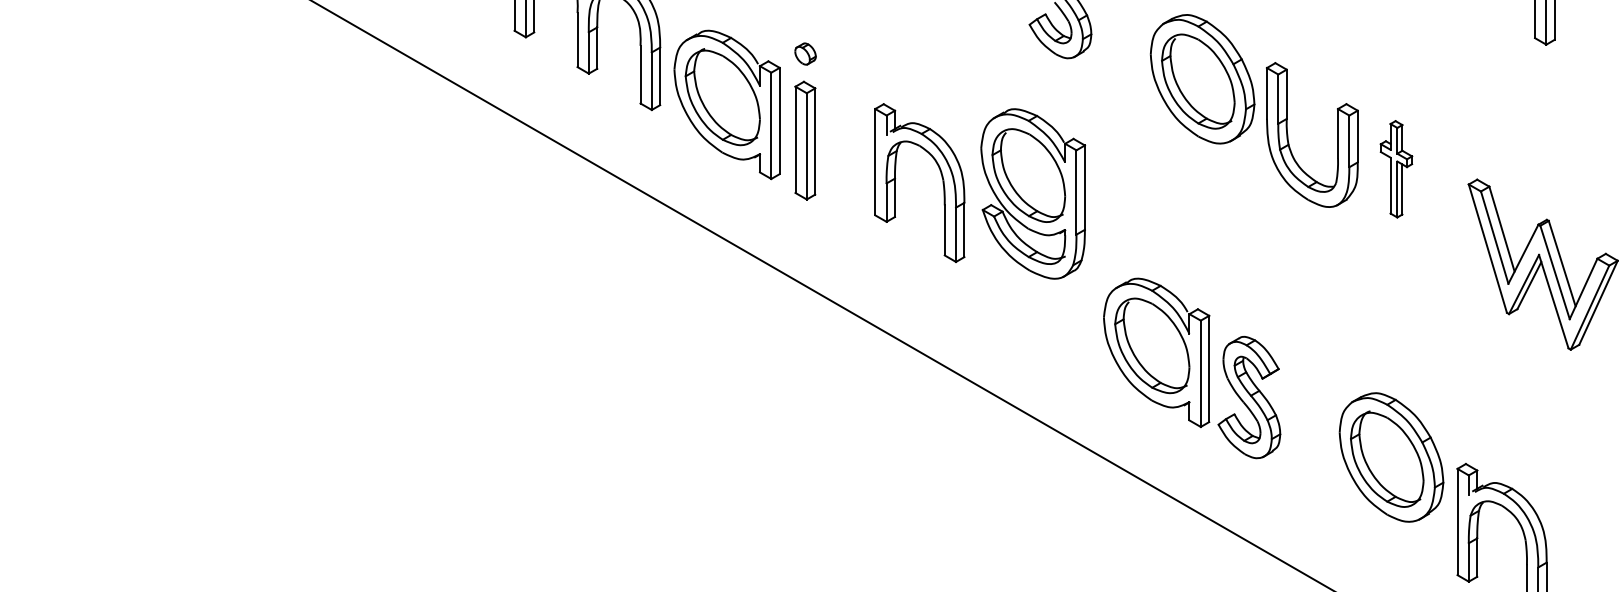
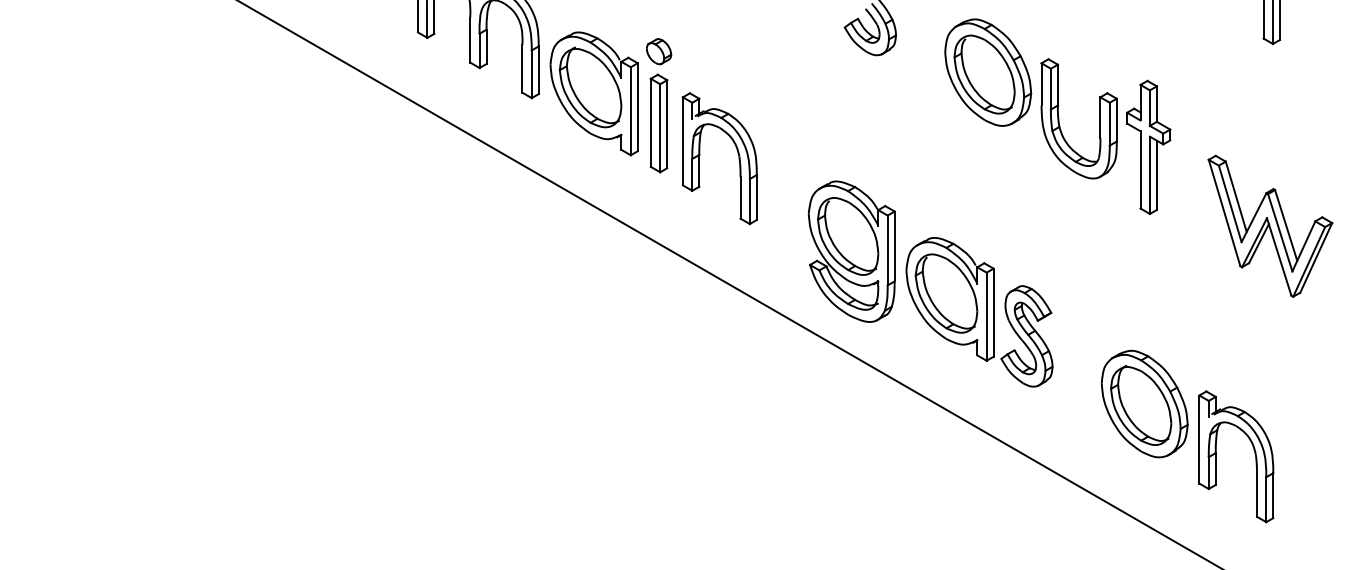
part: (805, 53) -> (659, 51), size x1.43
part: (1396, 168) -> (1148, 146), size x1.67
part: (941, 176) -> (737, 153), moved
part: (1032, 193) -> (851, 251), moved
part: (1391, 456) -> (1144, 403), moved

